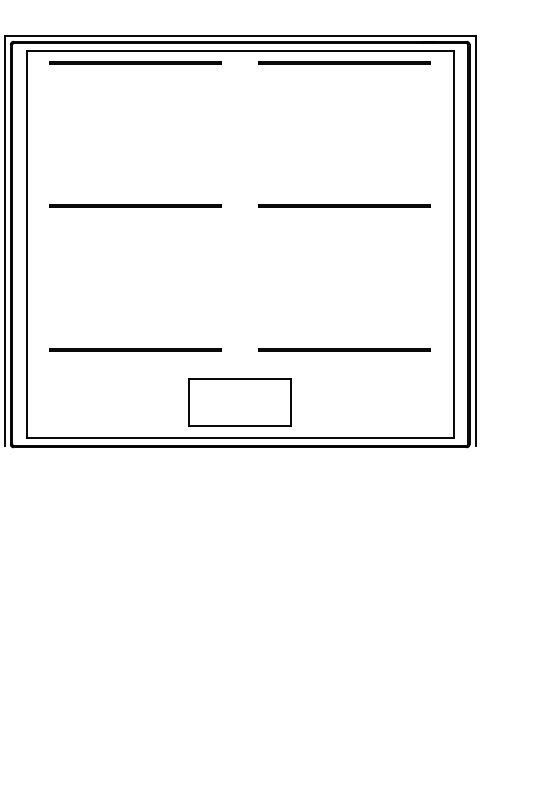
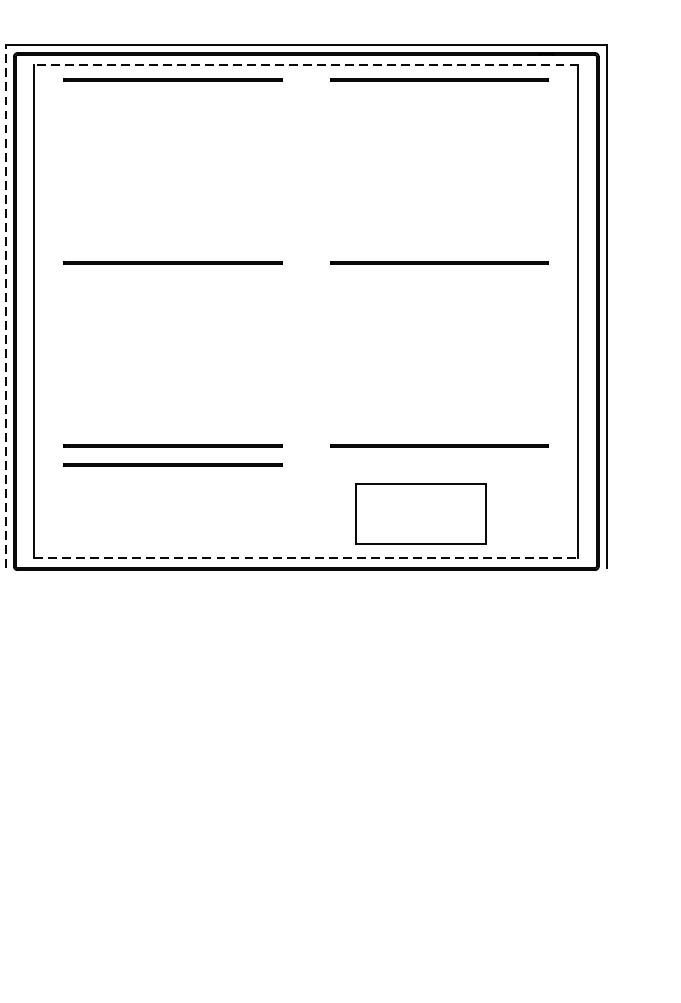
line: (239, 51) -> (305, 65), solid -> dashed
line: (4, 240) -> (5, 306), solid -> dashed
line: (135, 364) -> (172, 464), added
part: (239, 402) -> (420, 514), moved
line: (240, 437) -> (306, 557), solid -> dashed

